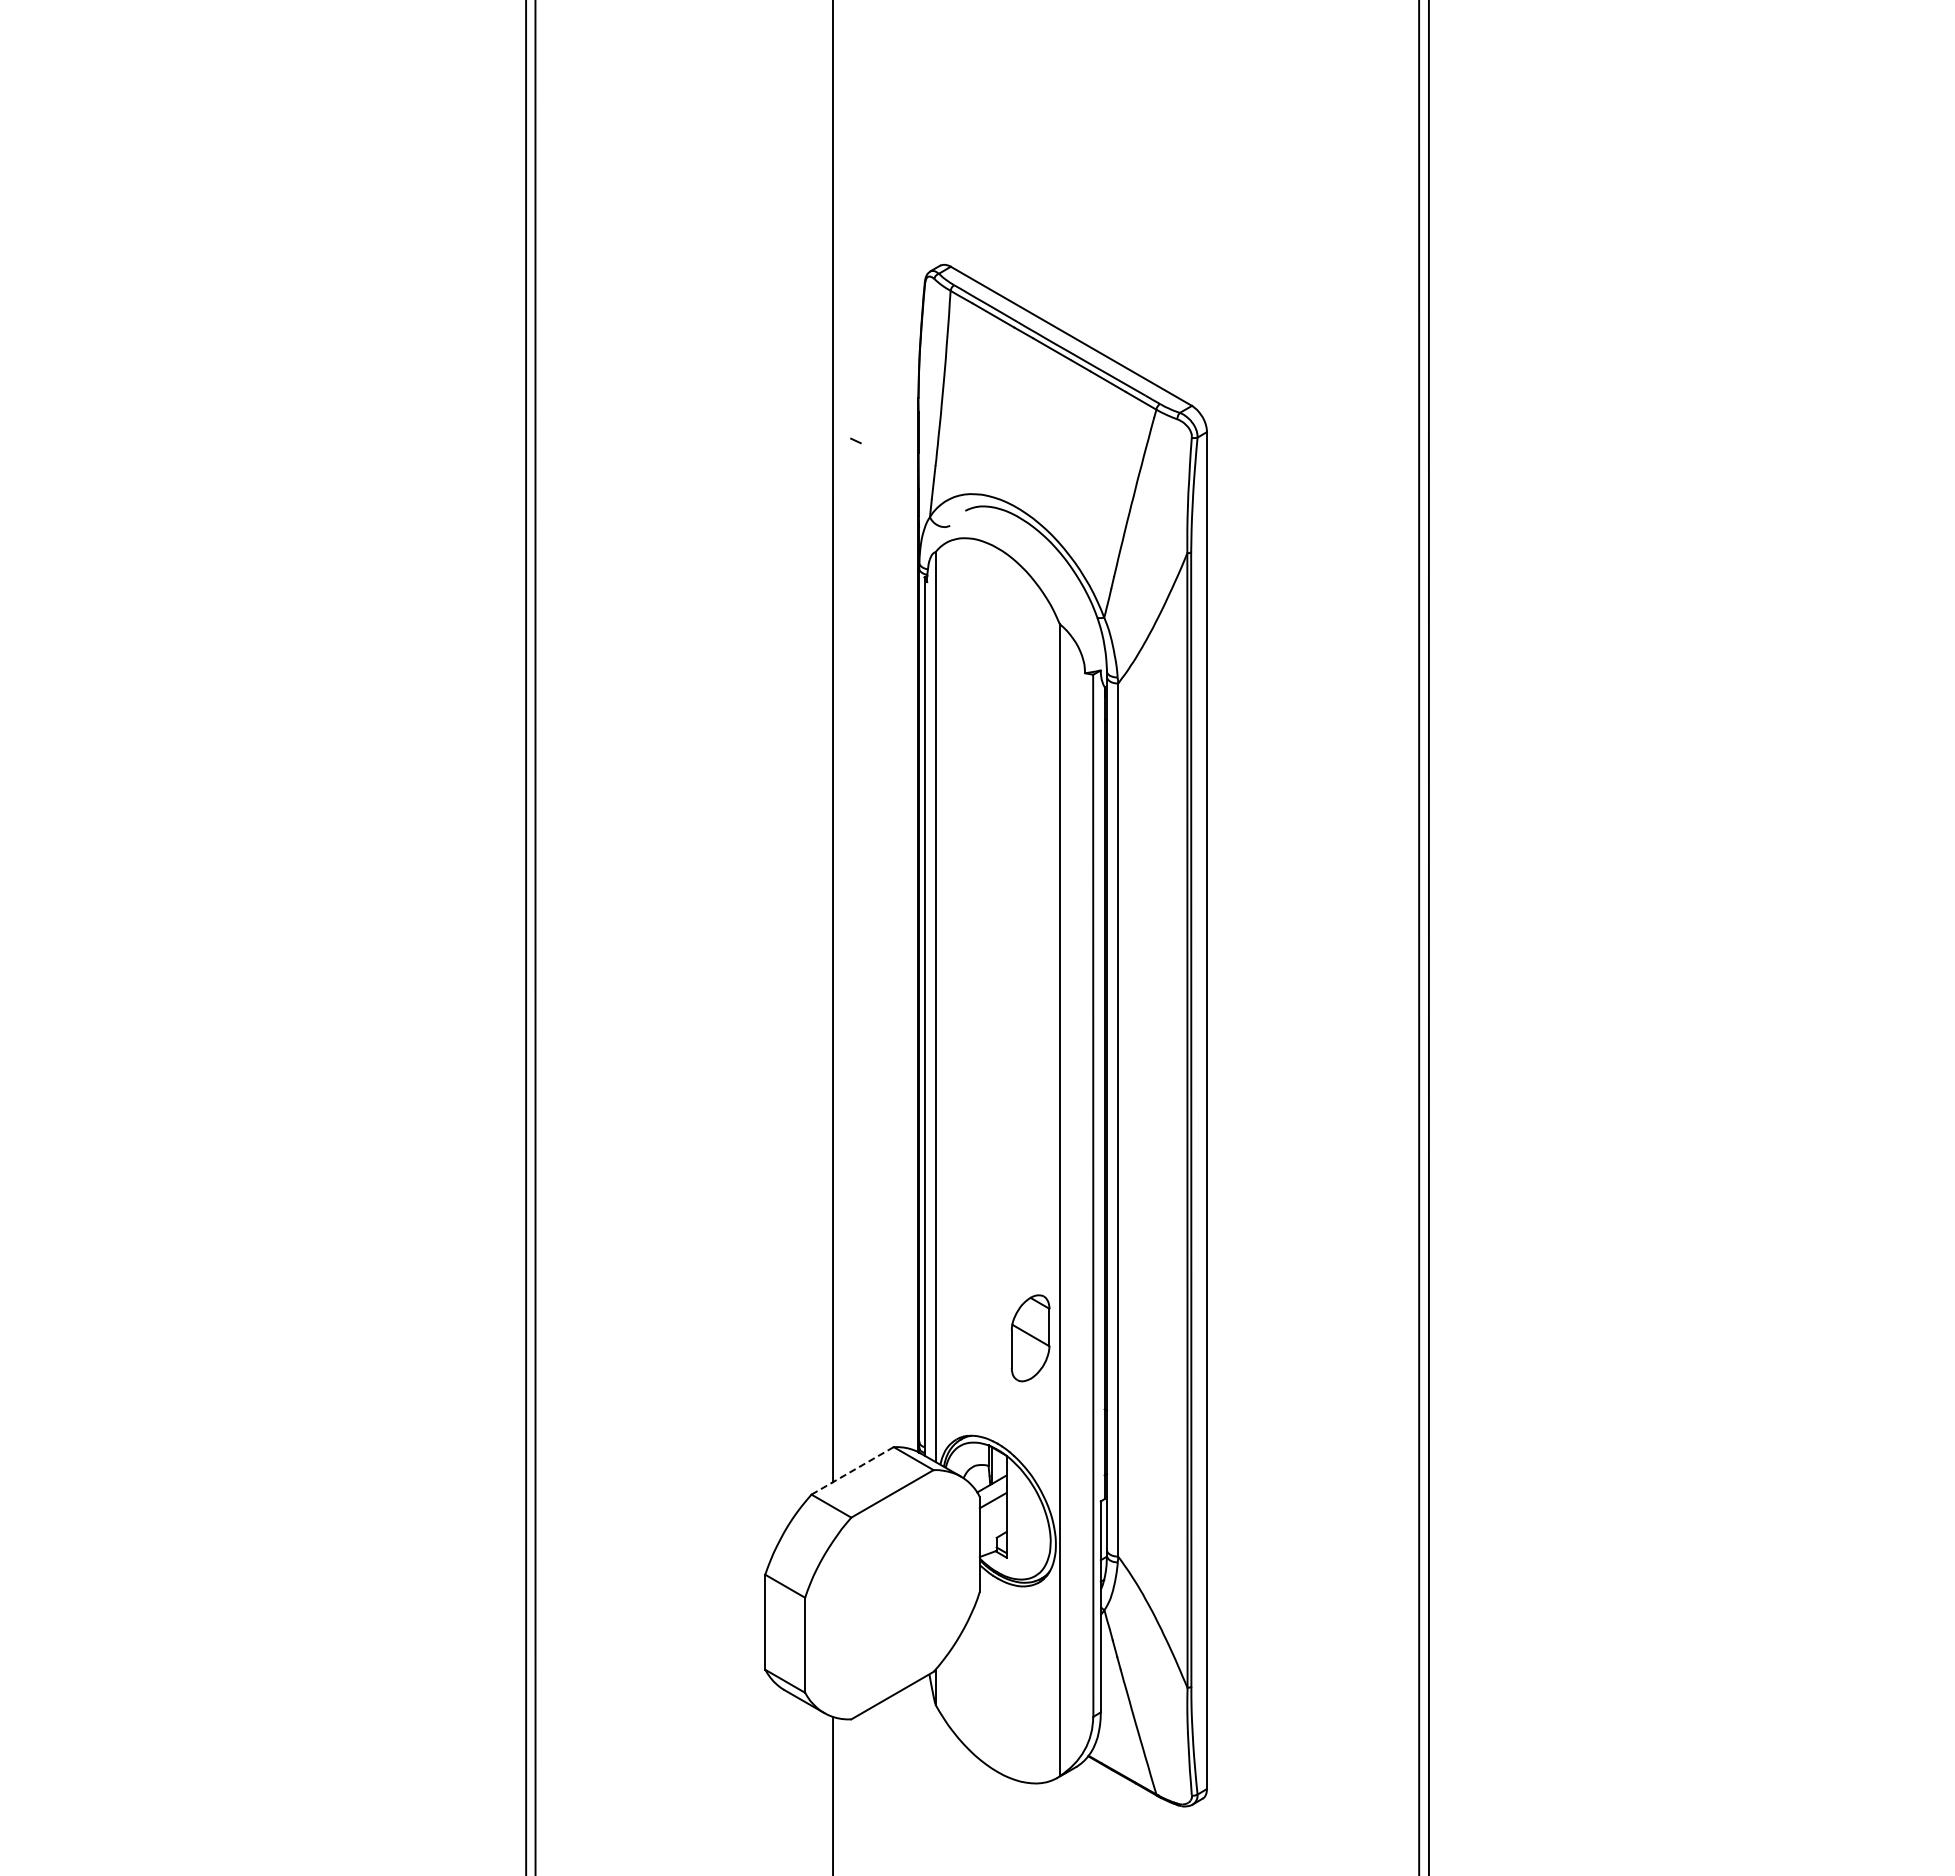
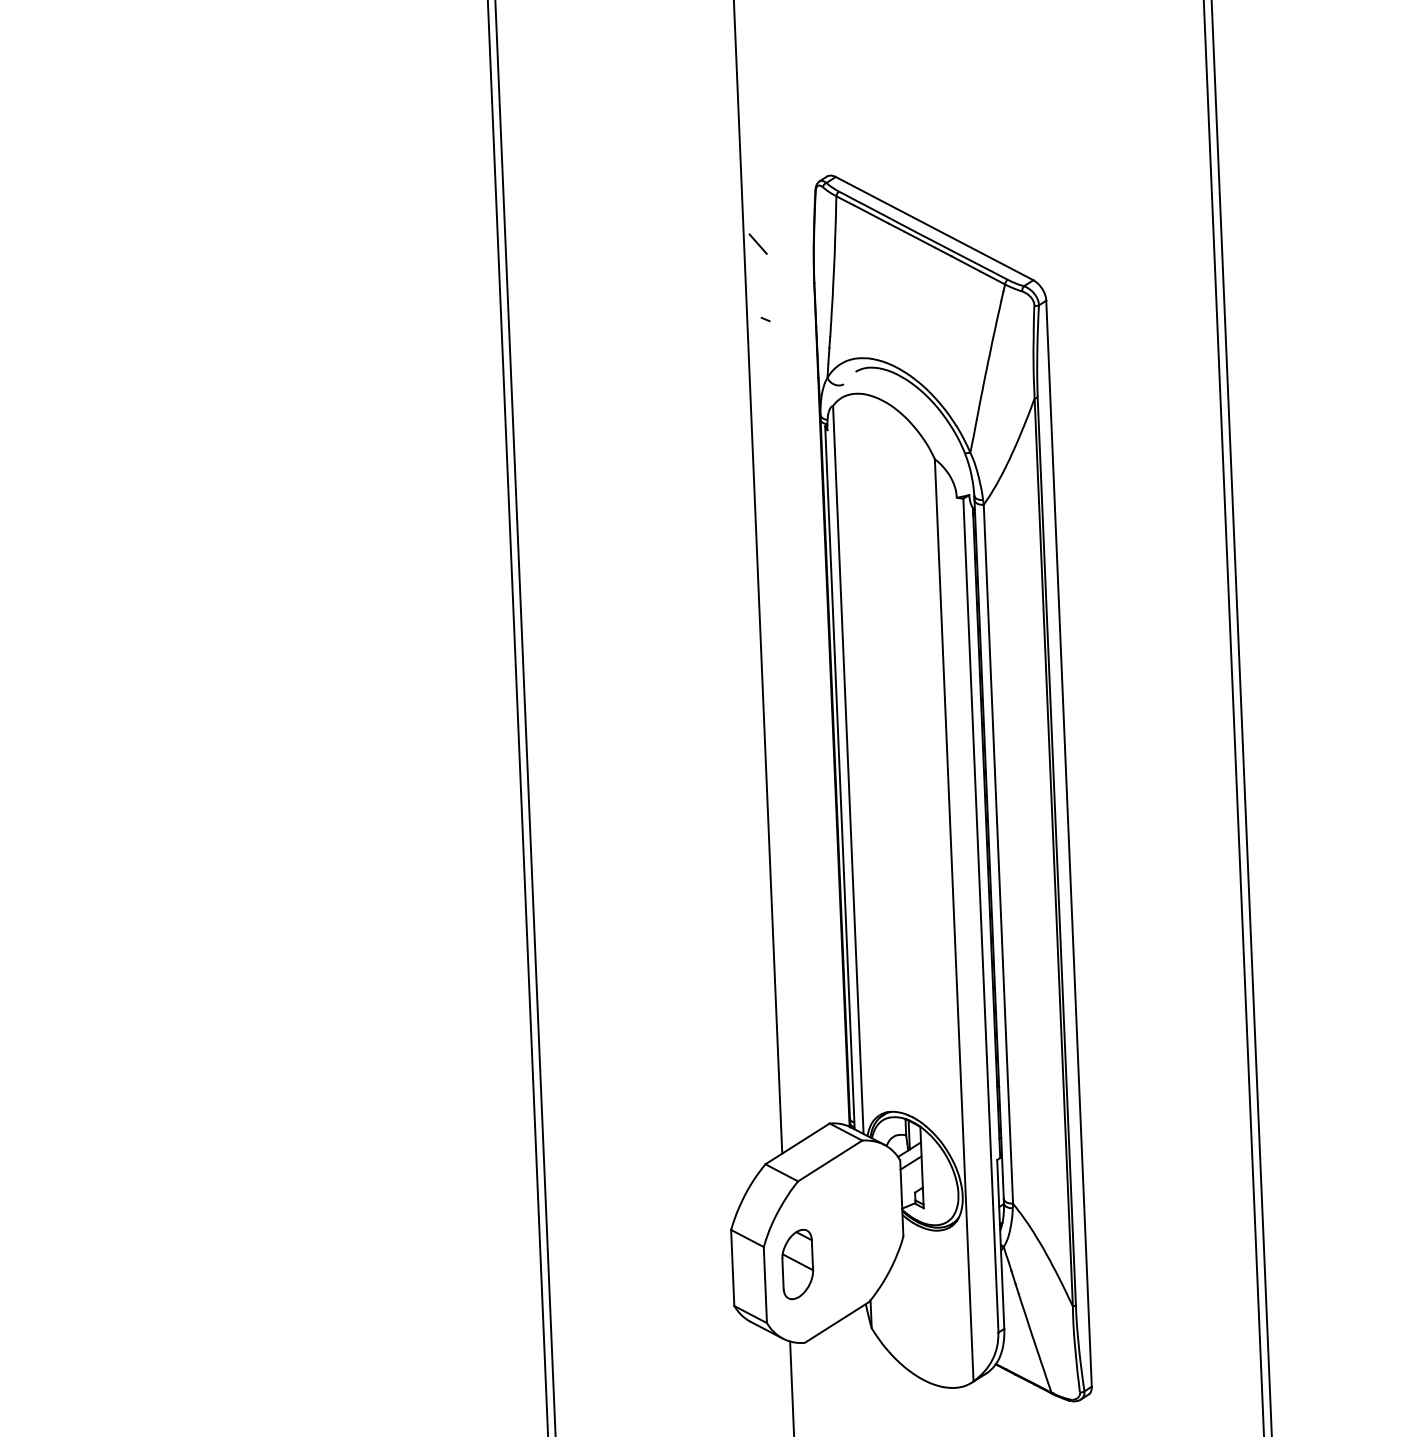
line: (850, 346) -> (758, 244), added
part: (1030, 1338) -> (797, 1264), moved
line: (852, 1471) -> (797, 1144), dashed -> solid

